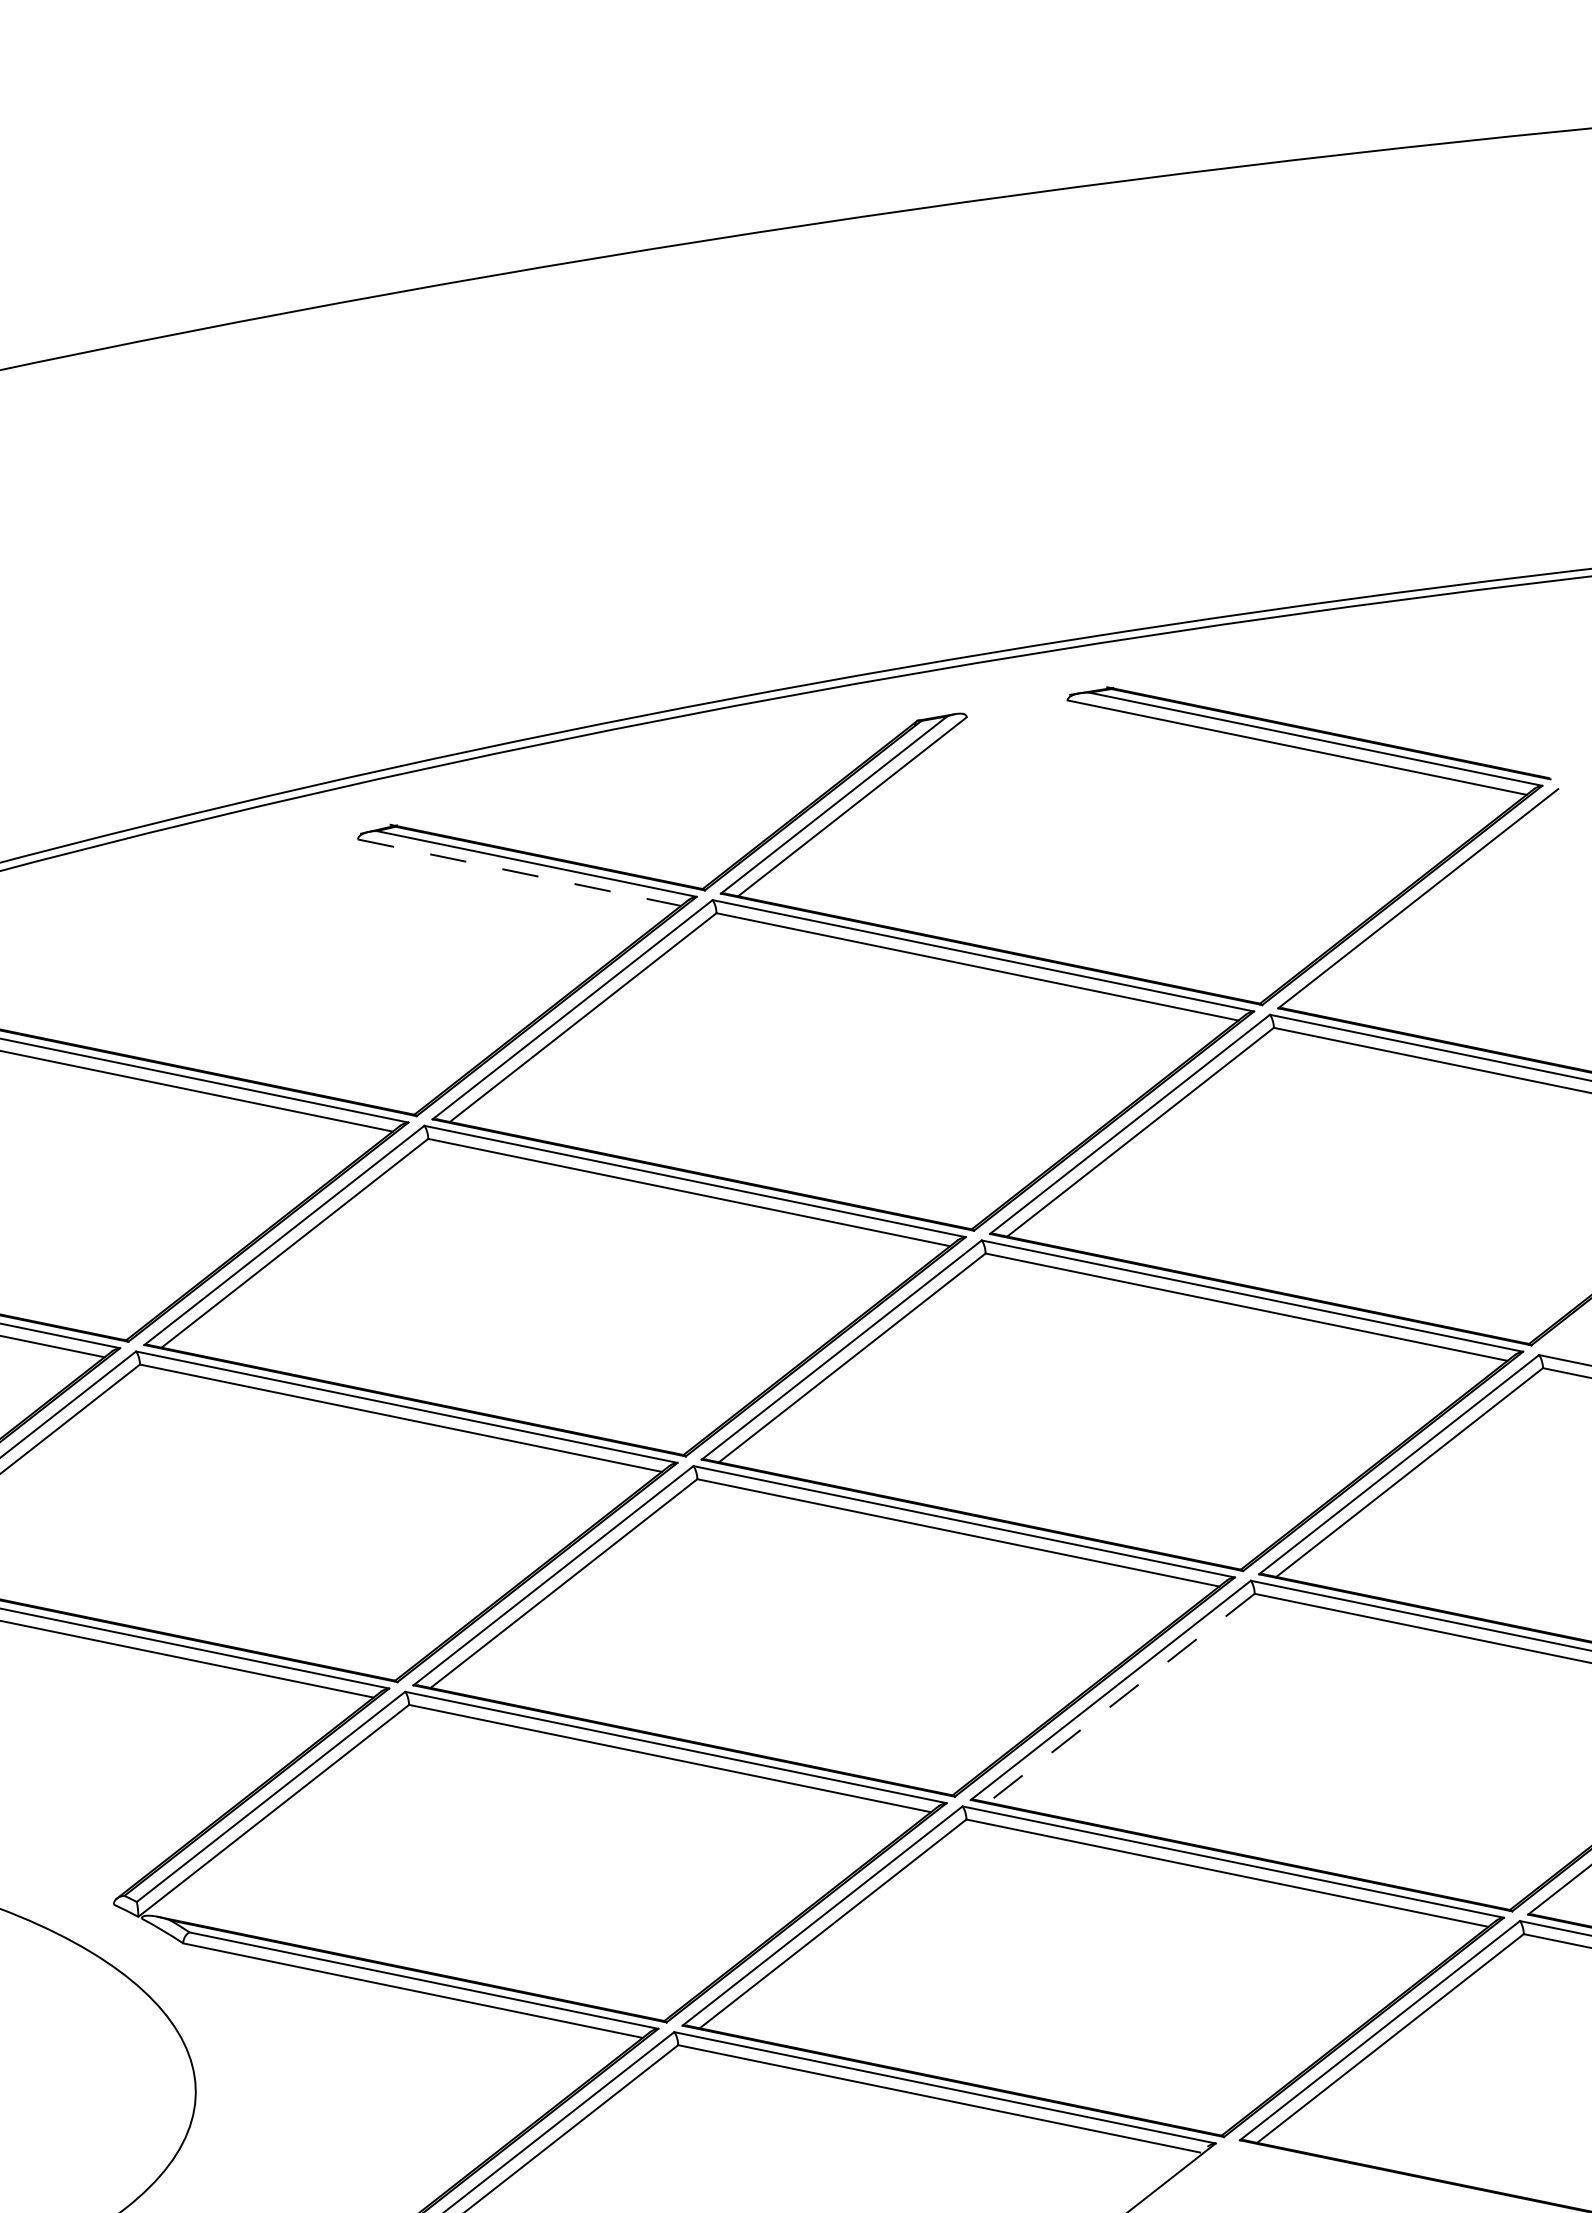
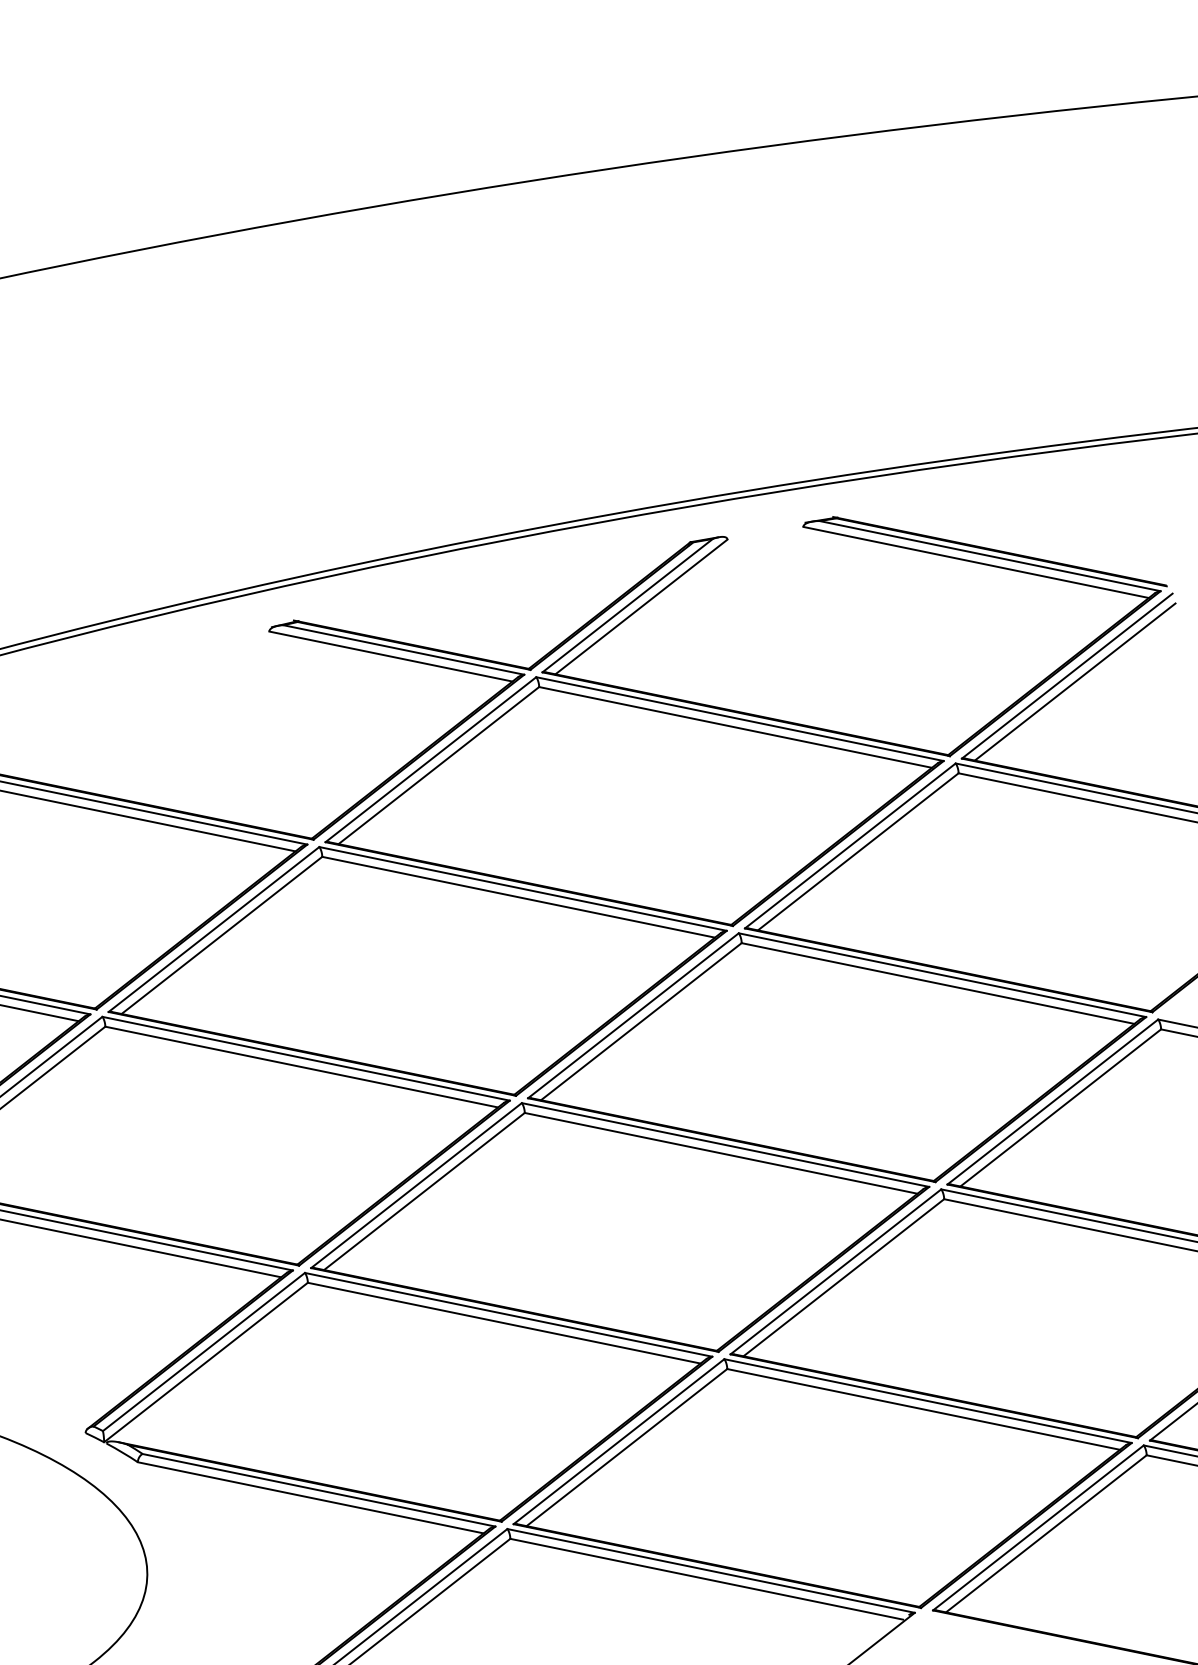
line: (519, 872) -> (390, 656), dashed -> solid
line: (1428, 906) -> (1074, 682), added
line: (1120, 1698) -> (843, 1277), dashed -> solid

